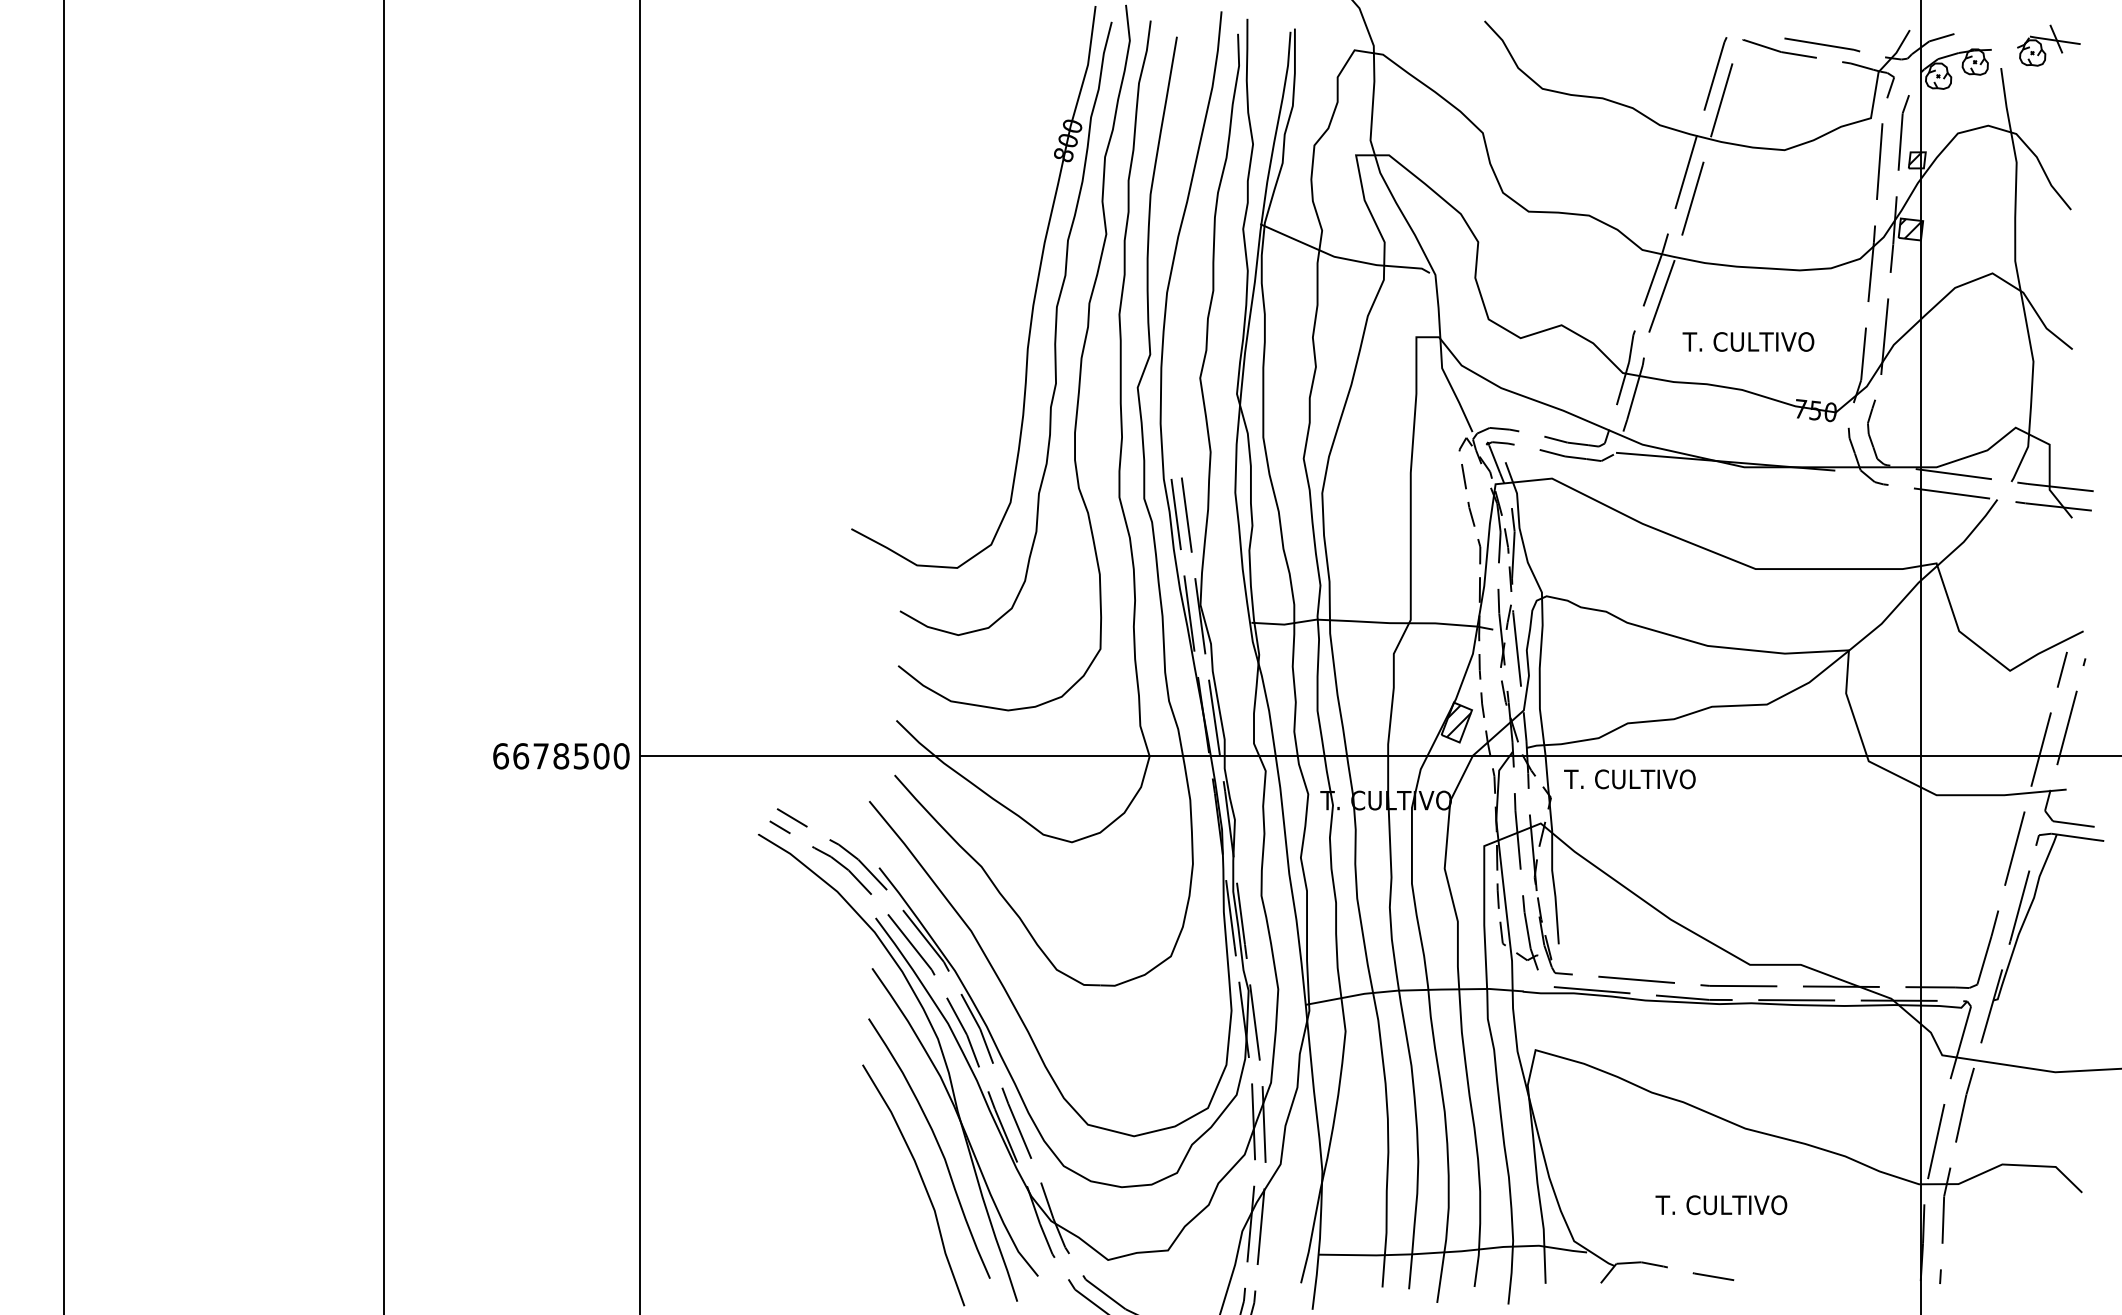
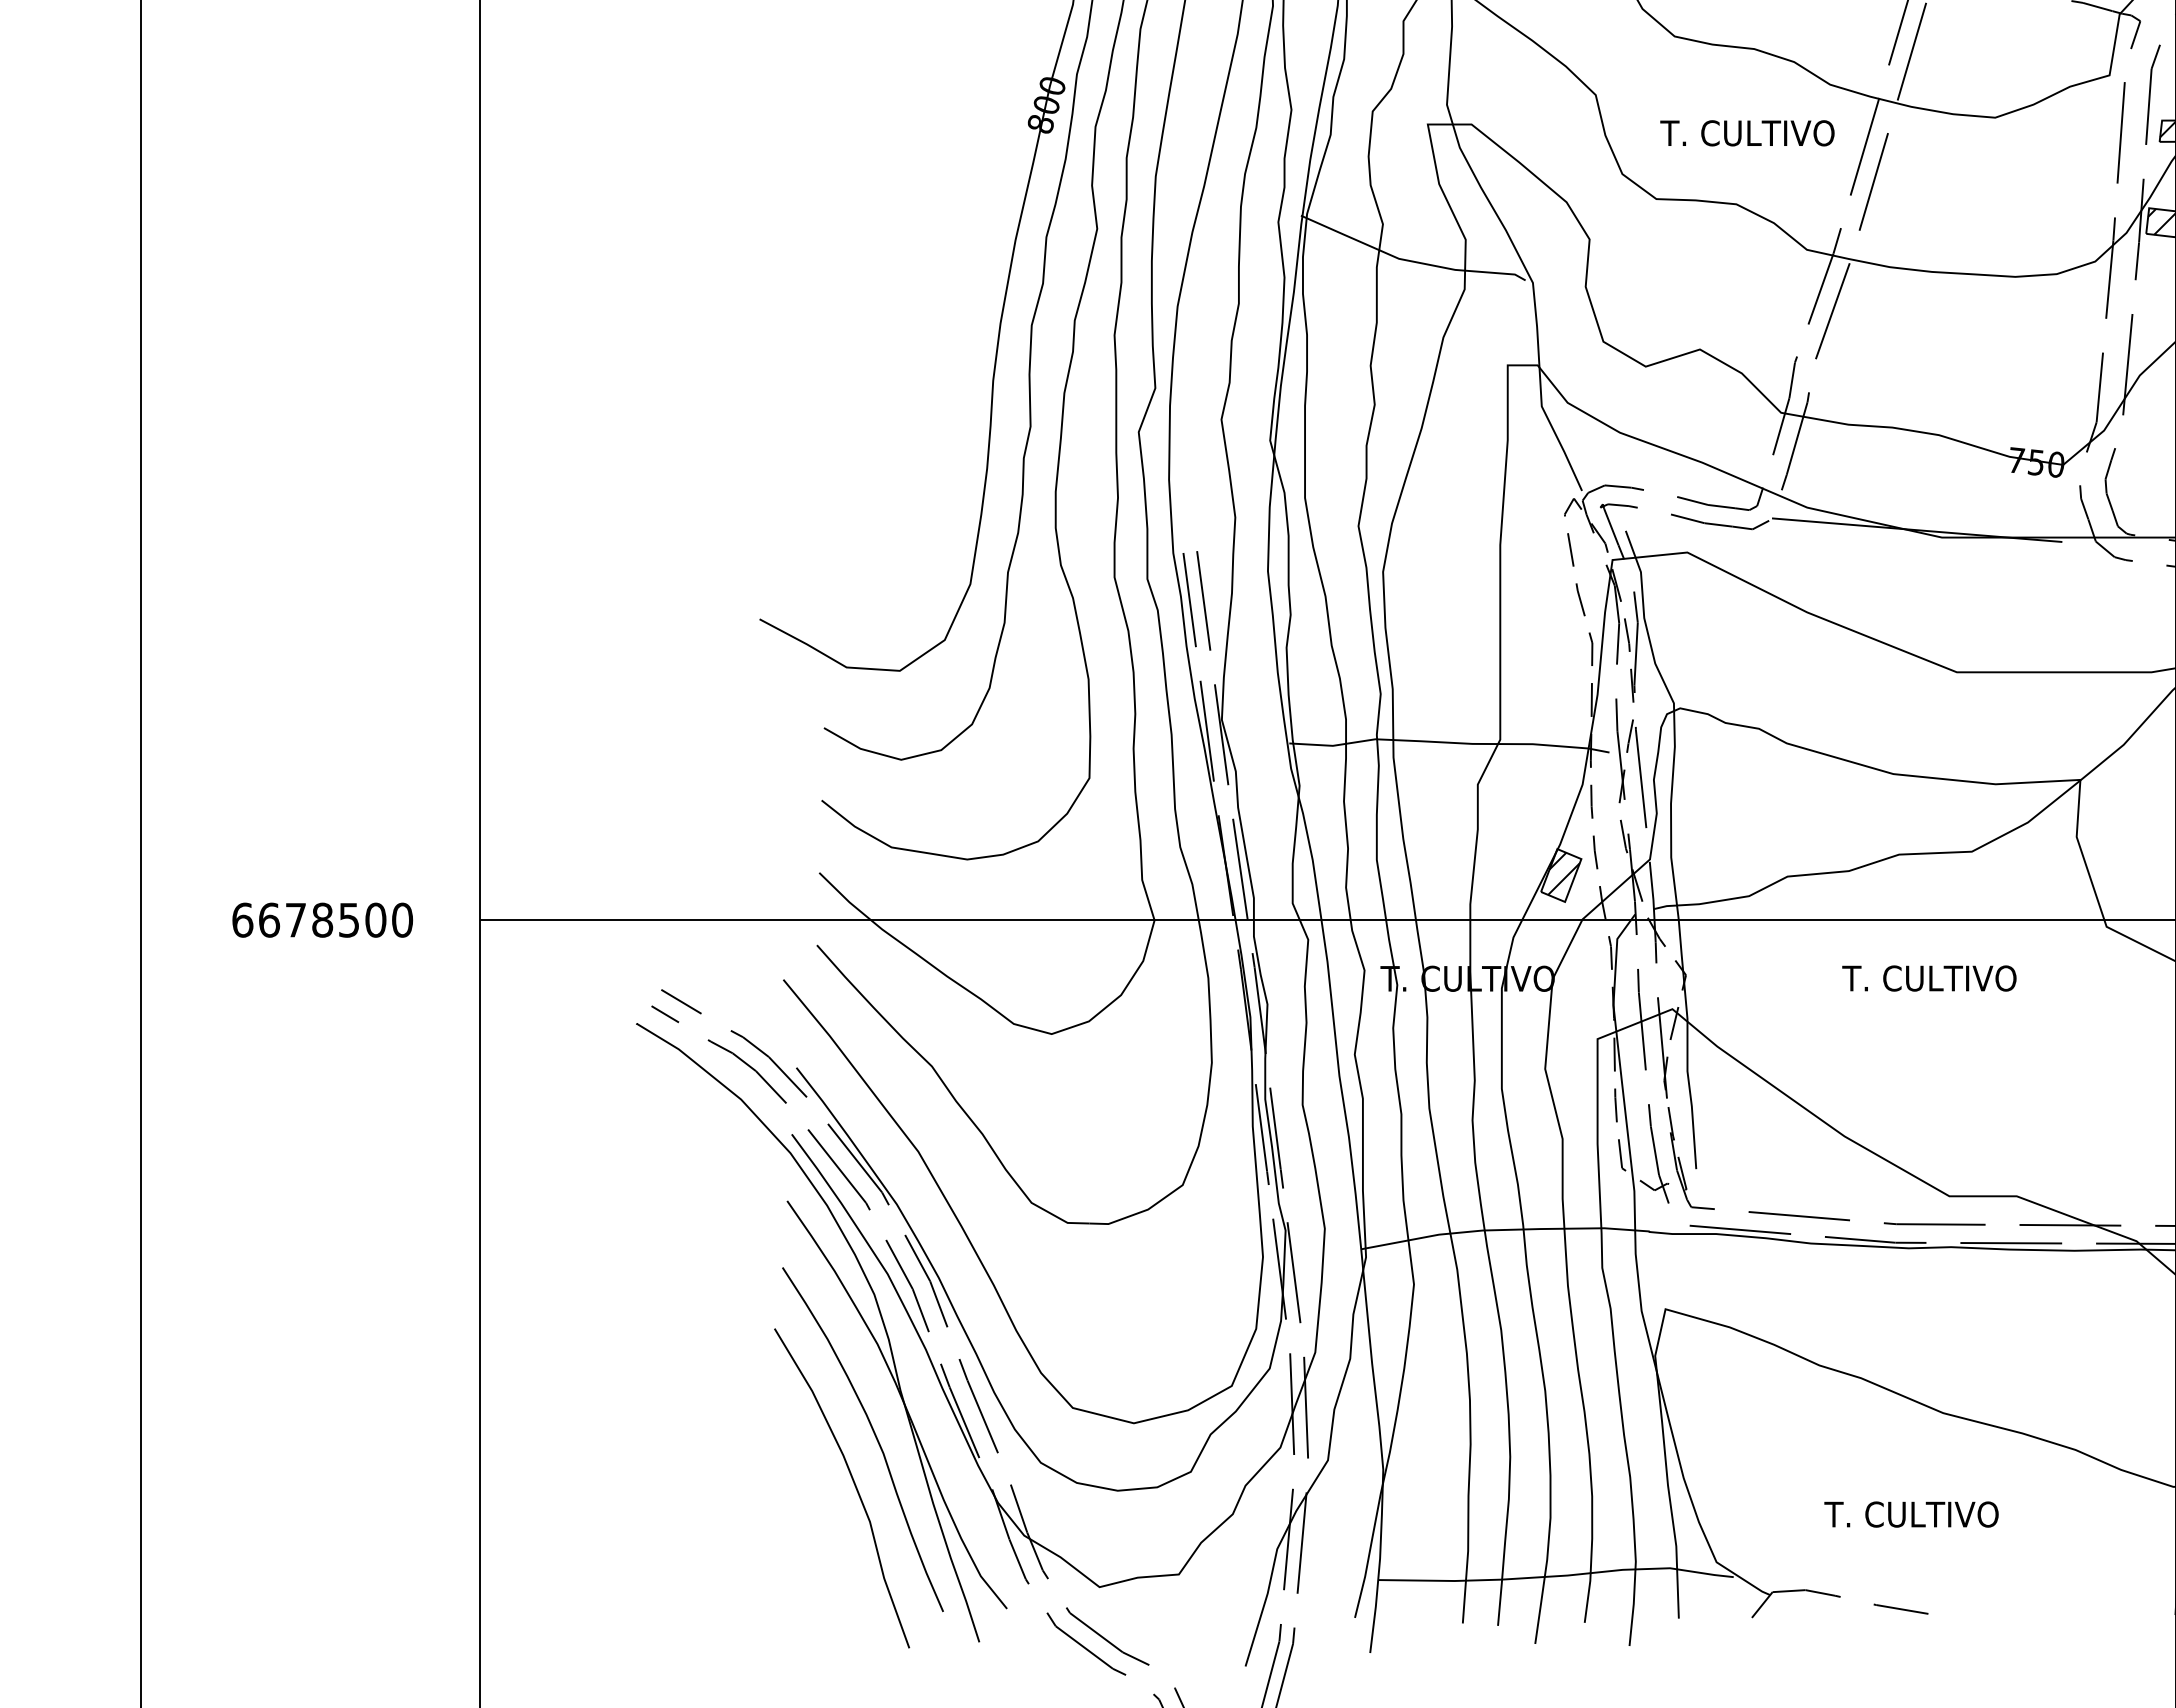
text: (1748, 341) -> (1747, 132), moved
text: (561, 756) -> (322, 920), moved
text: (1629, 779) -> (1928, 978), moved

